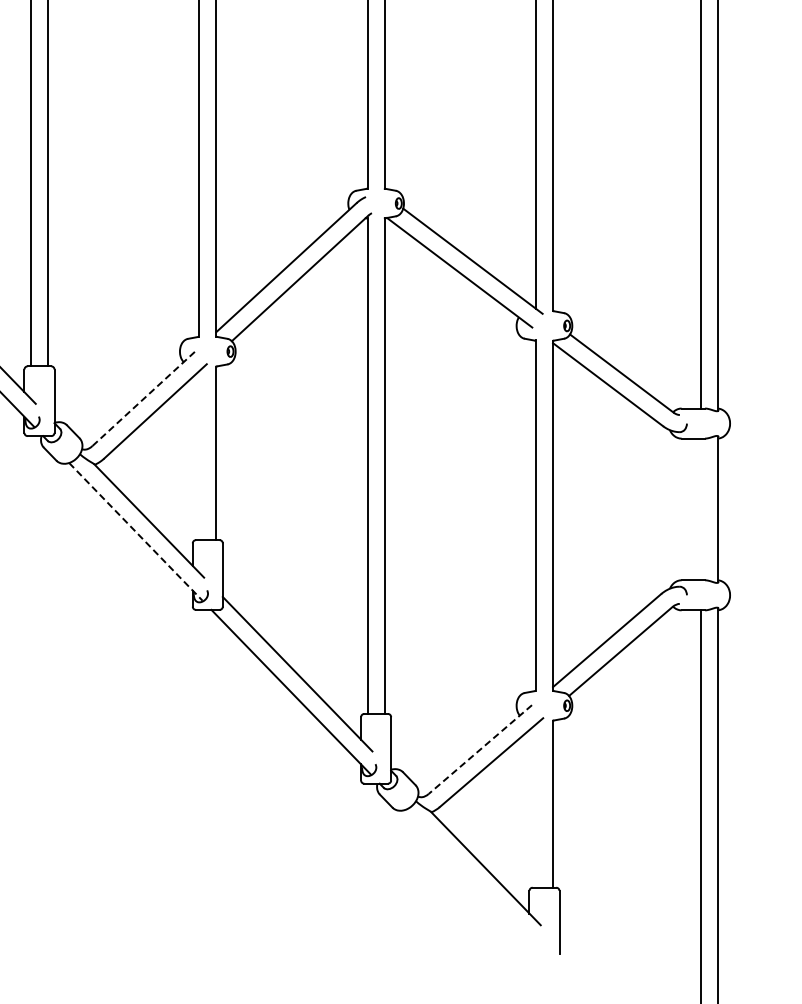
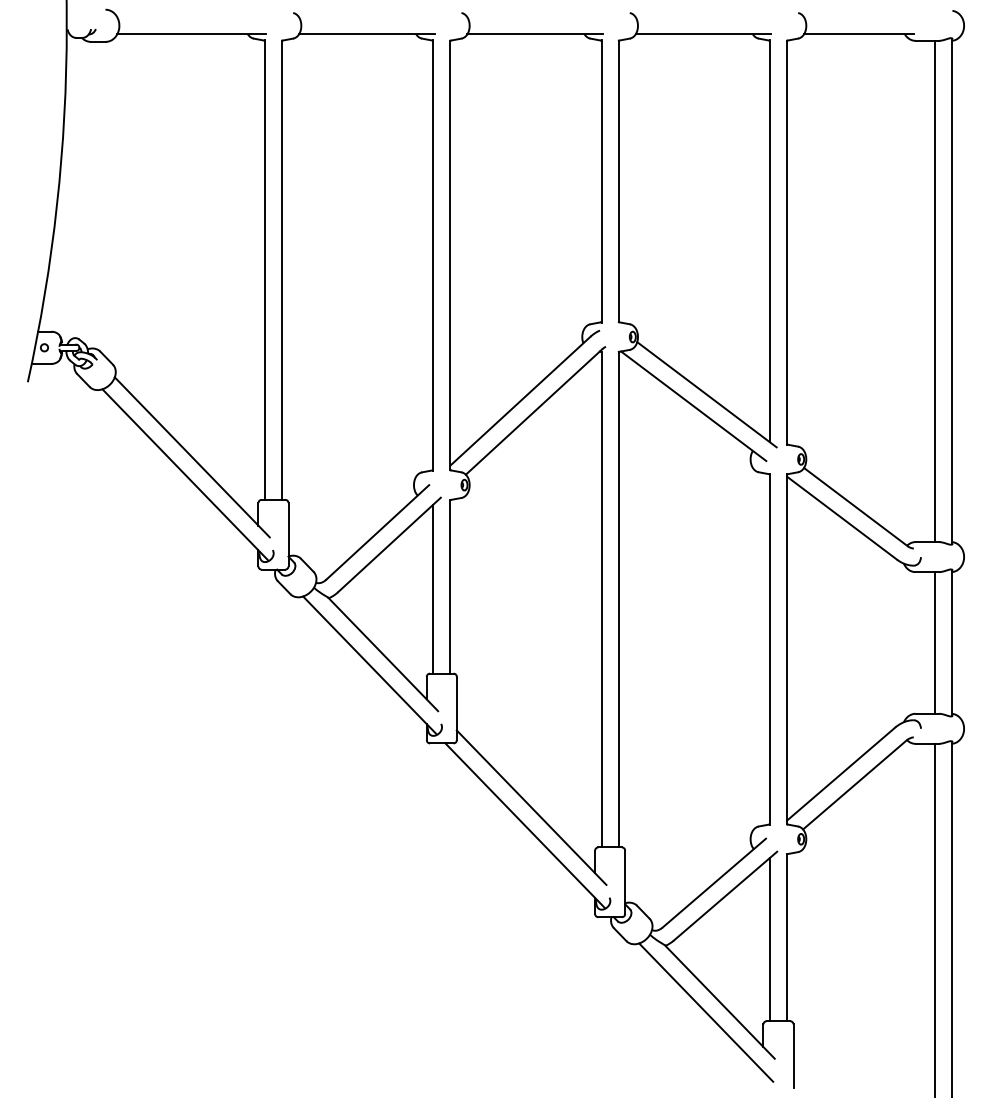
line: (143, 398) -> (377, 532), dashed -> solid
line: (199, 454) -> (433, 588), added
line: (701, 508) -> (935, 642), added
line: (135, 531) -> (369, 665), dashed -> solid
line: (479, 749) -> (713, 883), dashed -> solid
line: (535, 805) -> (769, 939), added
line: (472, 878) -> (706, 1012), added

